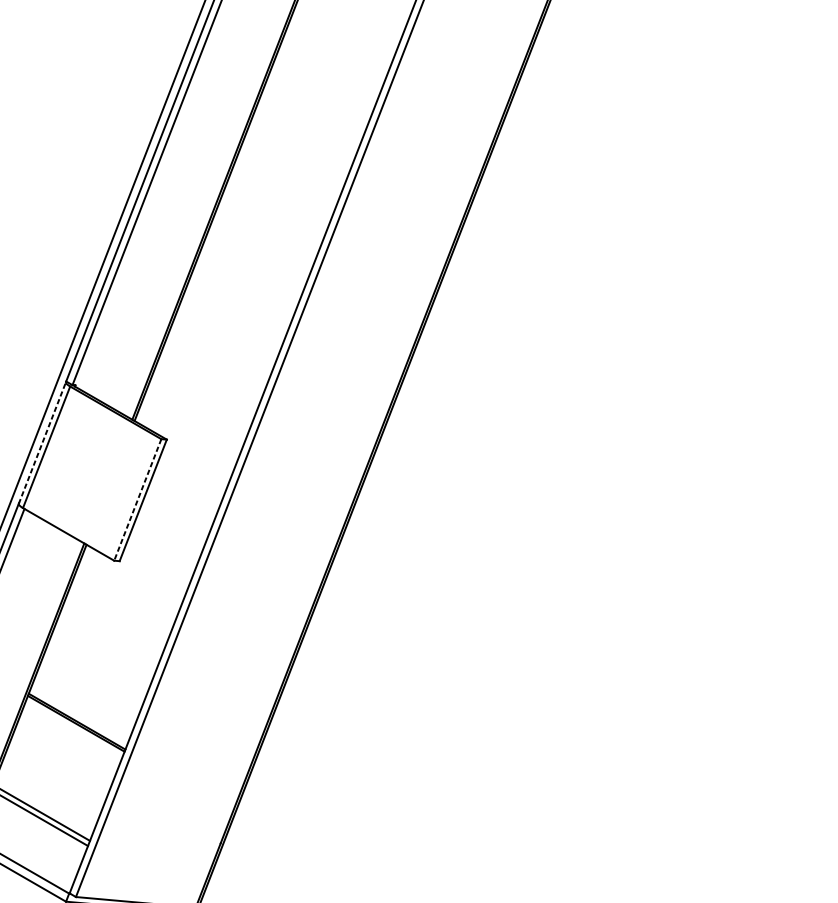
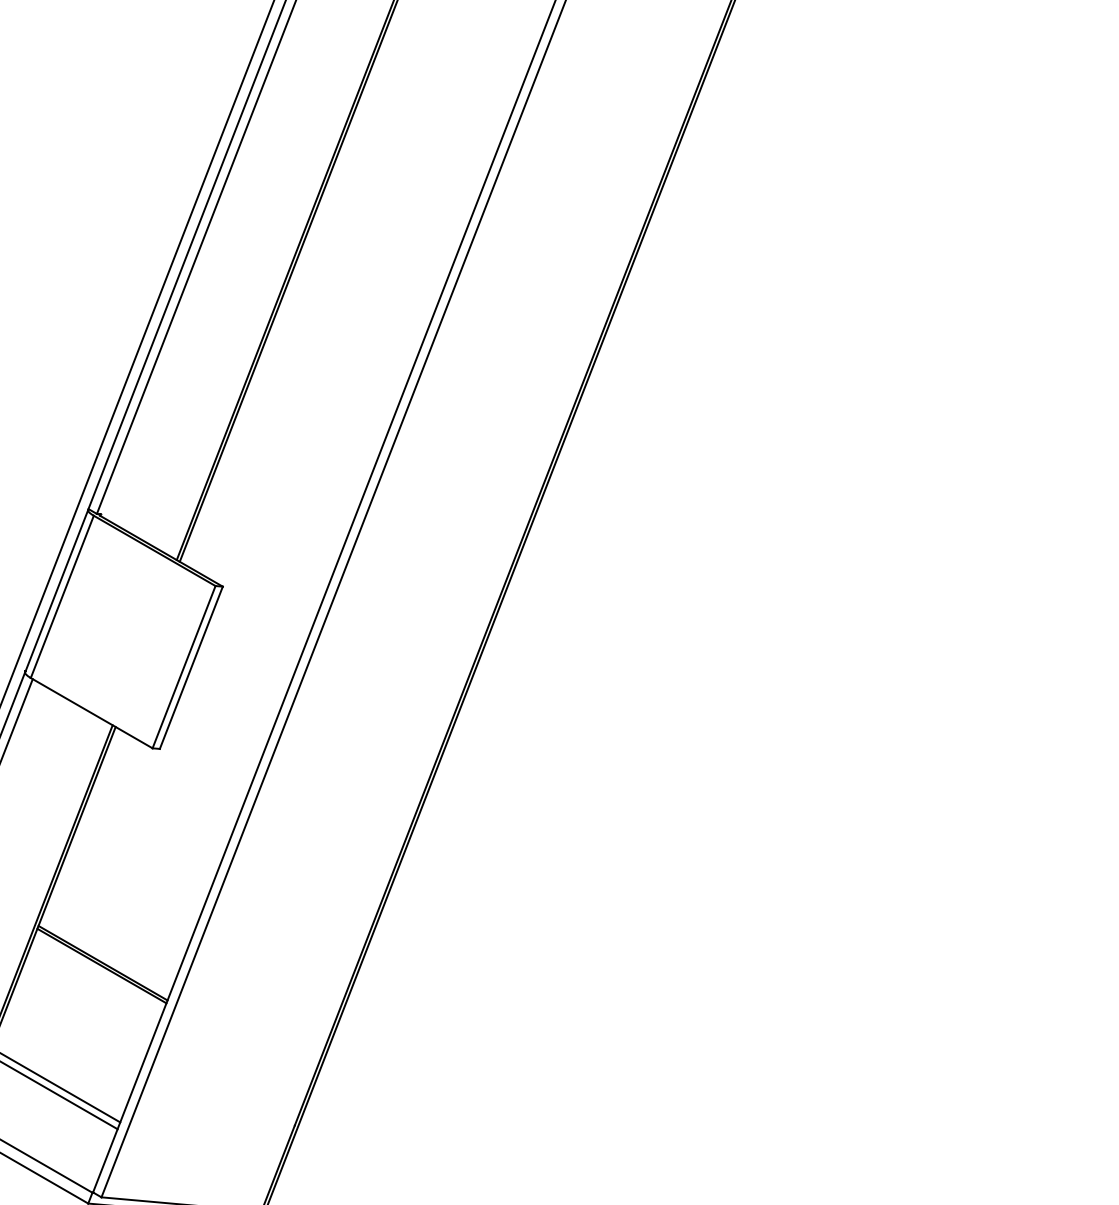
line: (42, 442) -> (56, 590), dashed -> solid
line: (137, 500) -> (183, 667), dashed -> solid

